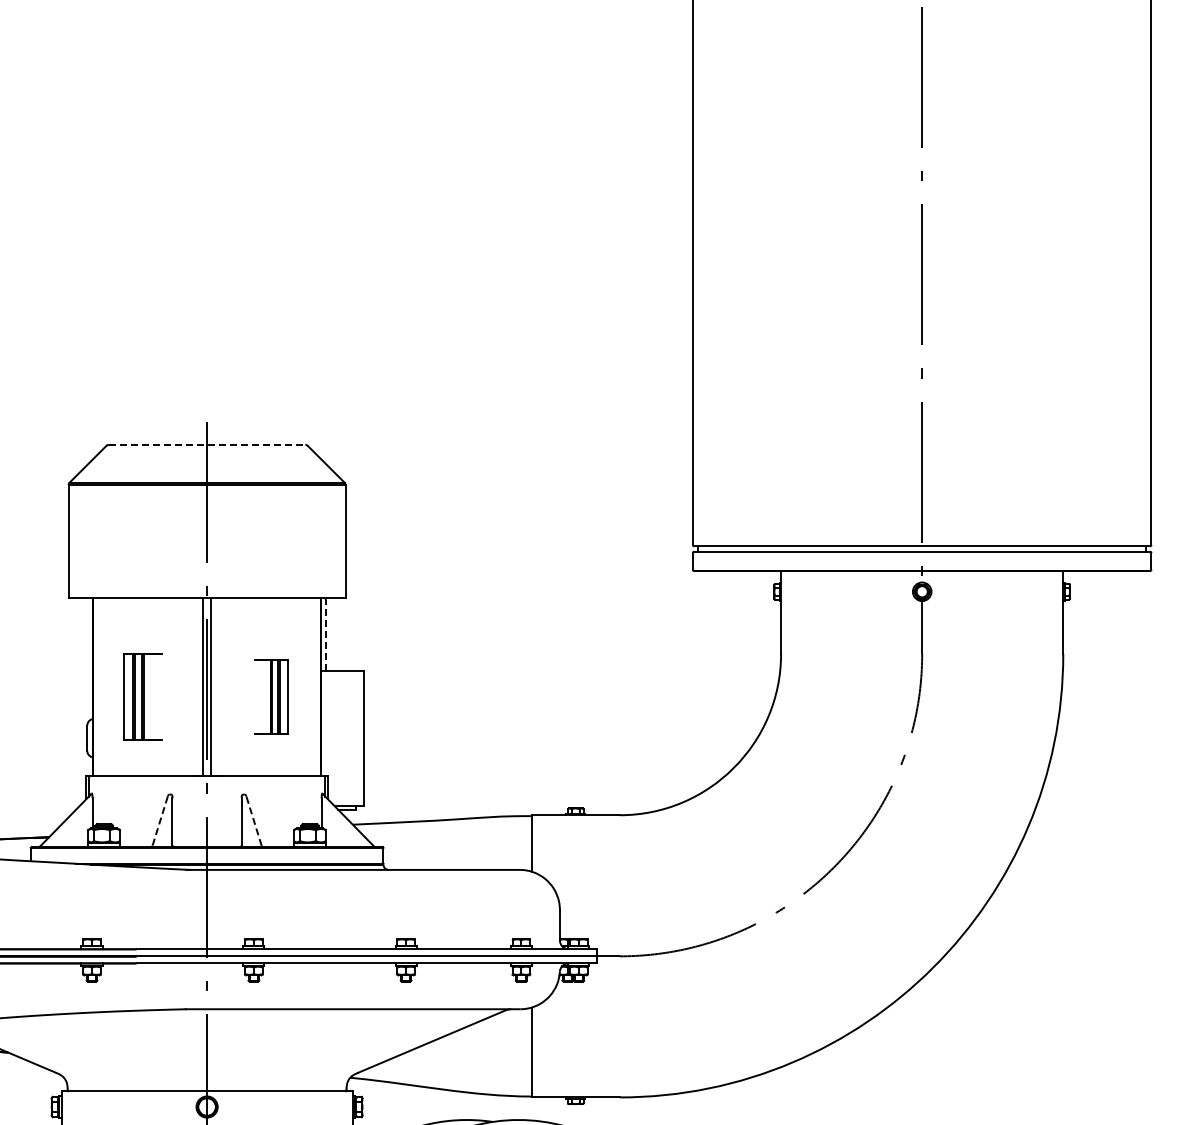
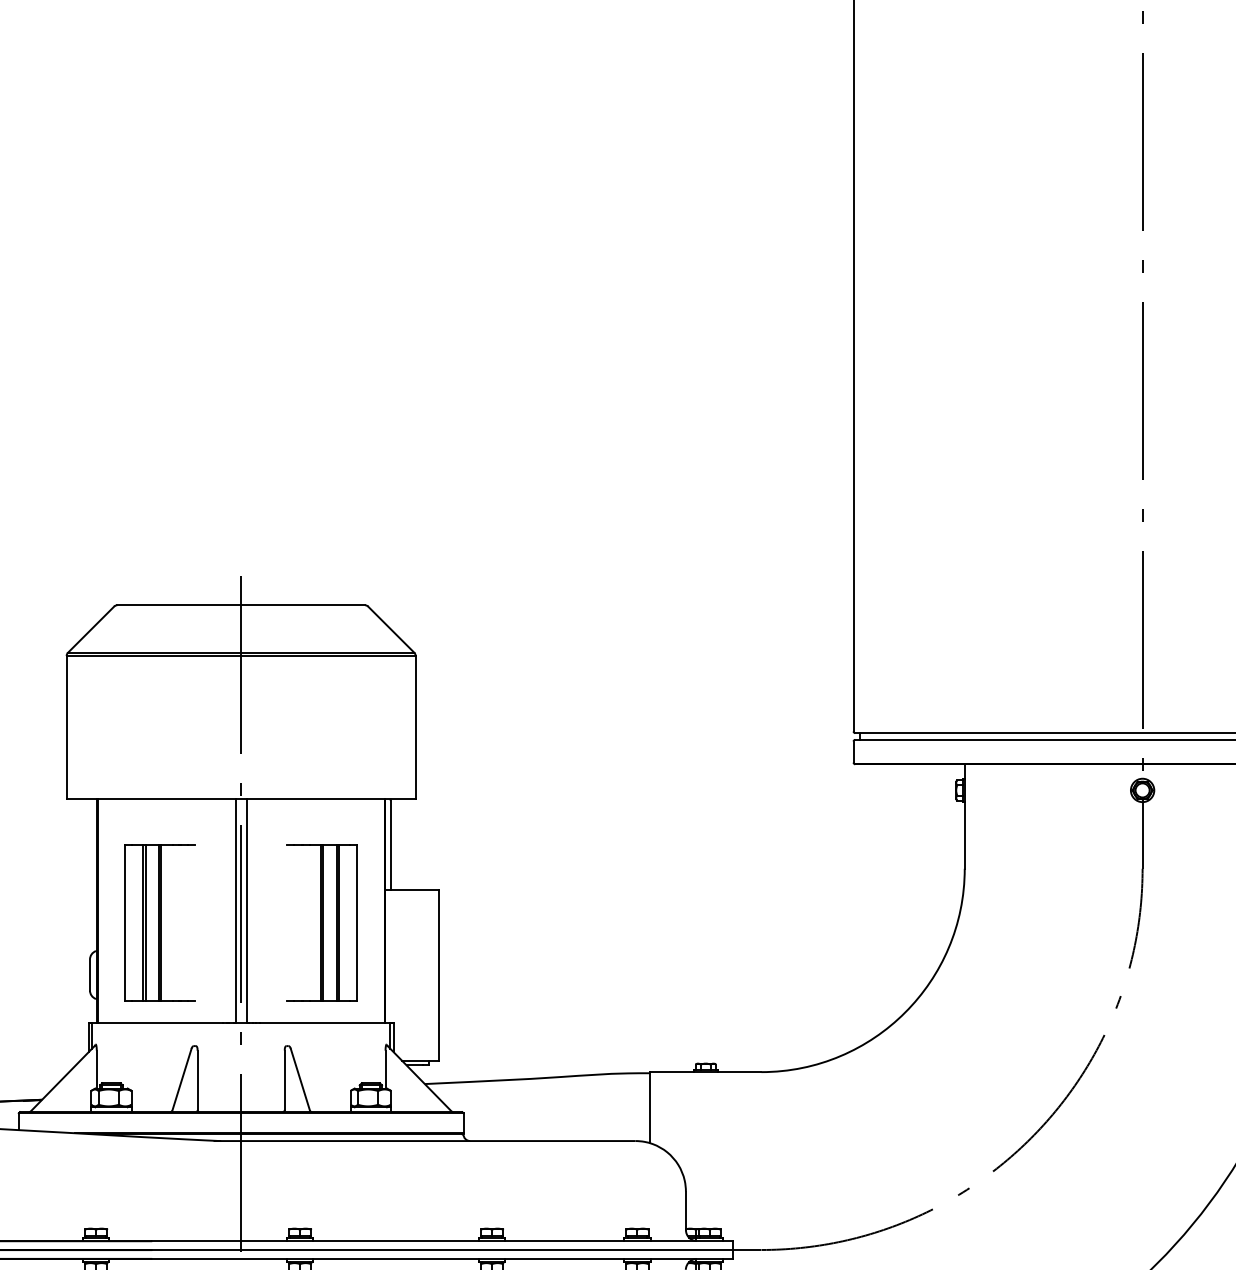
line: (207, 444) -> (241, 604), dashed -> solid
line: (325, 634) -> (390, 844), dashed -> solid
part: (142, 696) -> (159, 922), size x1.43
part: (271, 696) -> (322, 922), size x1.67
line: (160, 821) -> (182, 1080), dashed -> solid
line: (254, 821) -> (300, 1080), dashed -> solid

